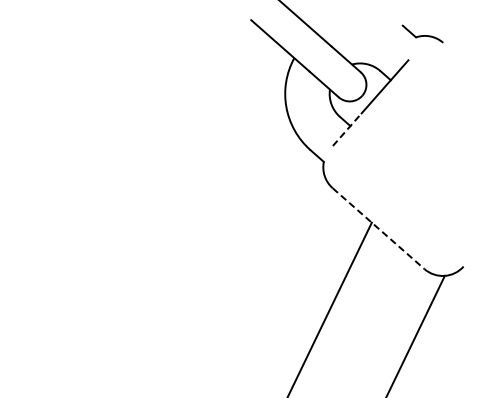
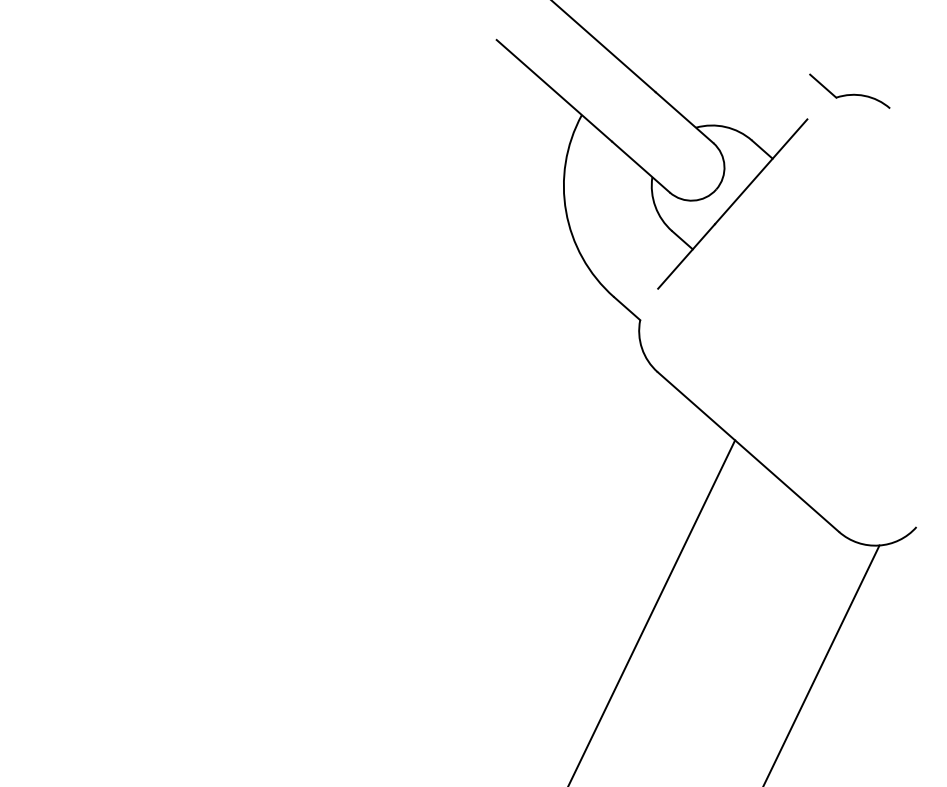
part: (422, 33) -> (849, 90), moved
line: (347, 129) -> (687, 256), dashed -> solid
line: (378, 228) -> (748, 451), dashed -> solid

